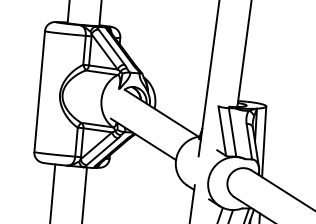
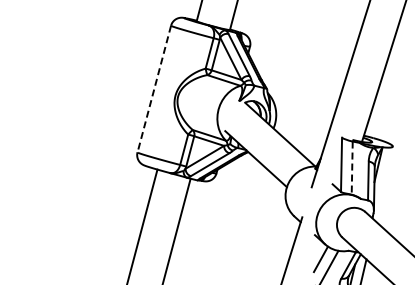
line: (39, 91) -> (154, 89), solid -> dashed
line: (232, 132) -> (352, 168), solid -> dashed
line: (263, 141) -> (383, 183), removed

